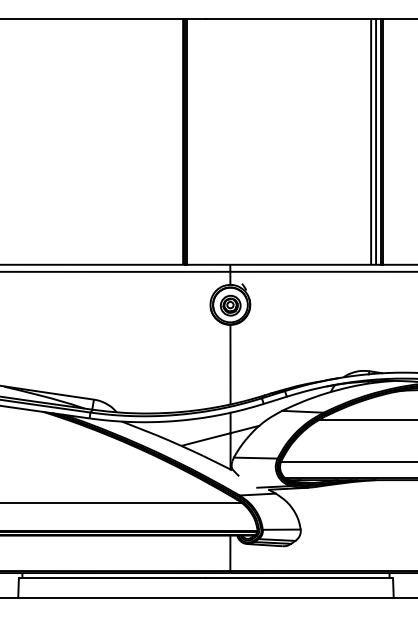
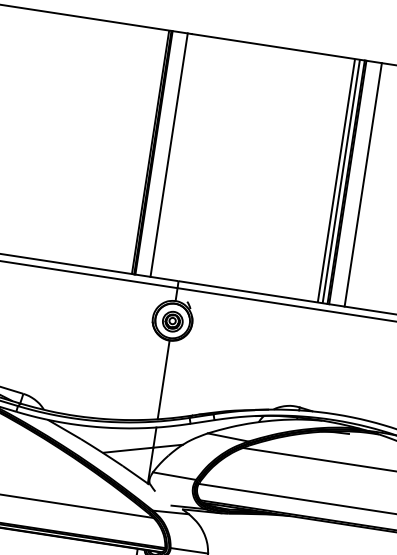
line: (201, 141) -> (168, 154), added
line: (398, 141) -> (363, 184), added

